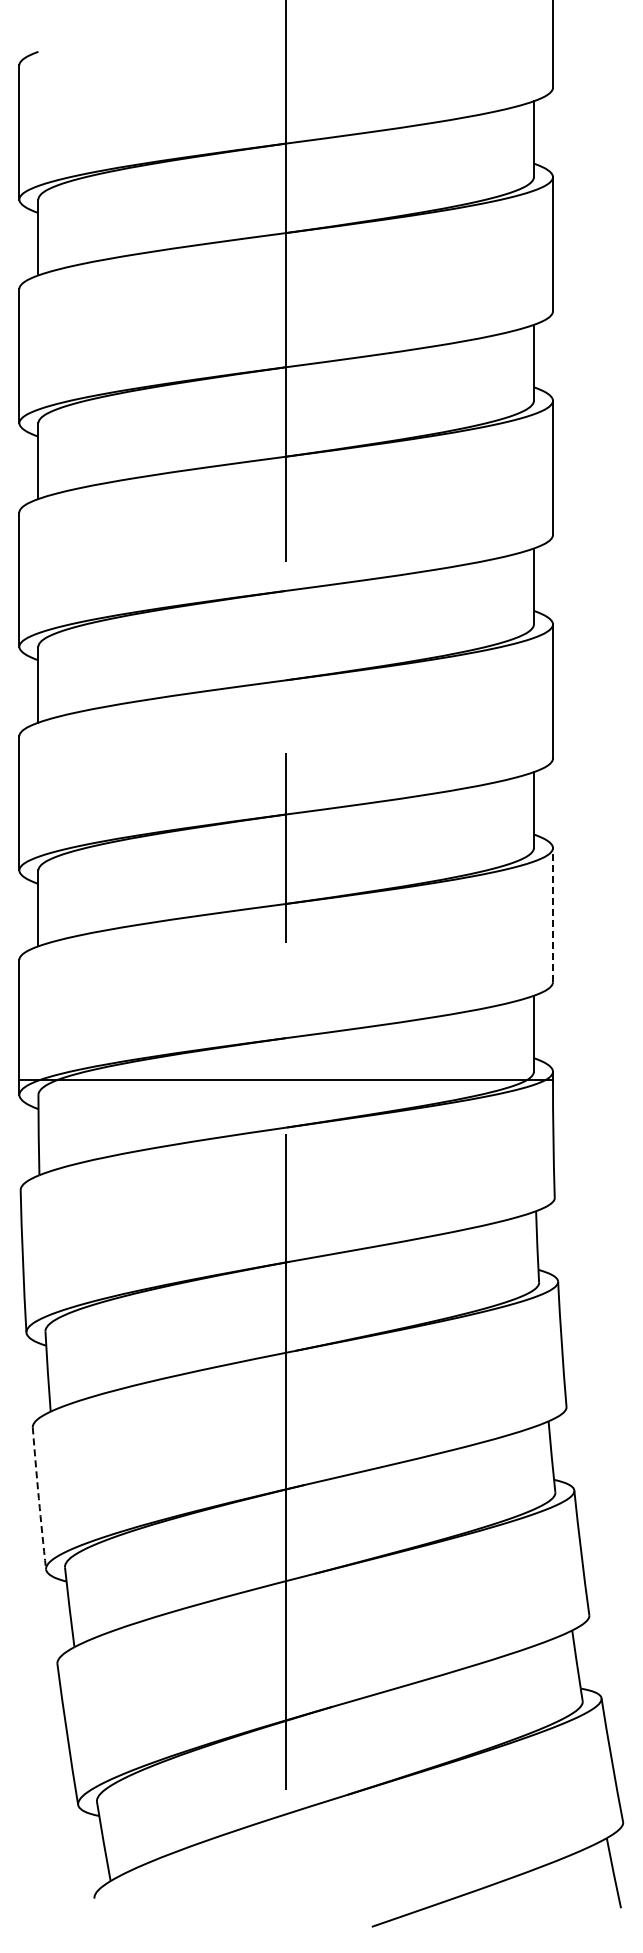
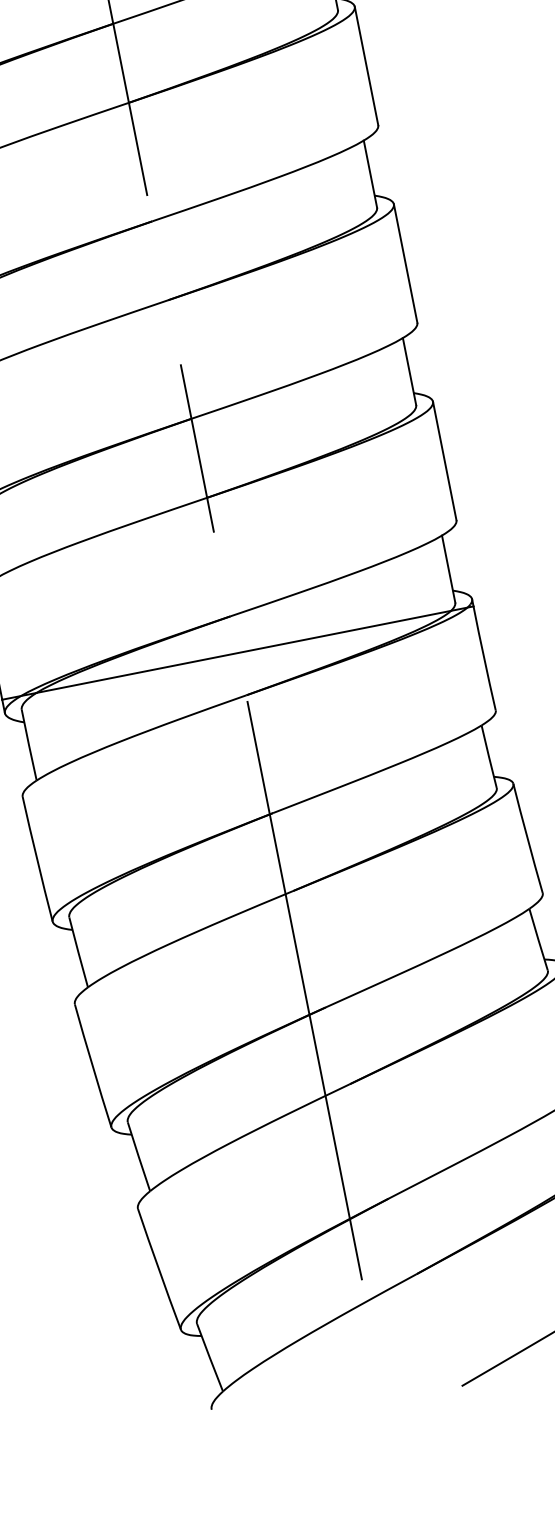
line: (552, 914) -> (444, 460), dashed -> solid
arc: (38, 1498) -> (92, 1066), dashed -> solid

